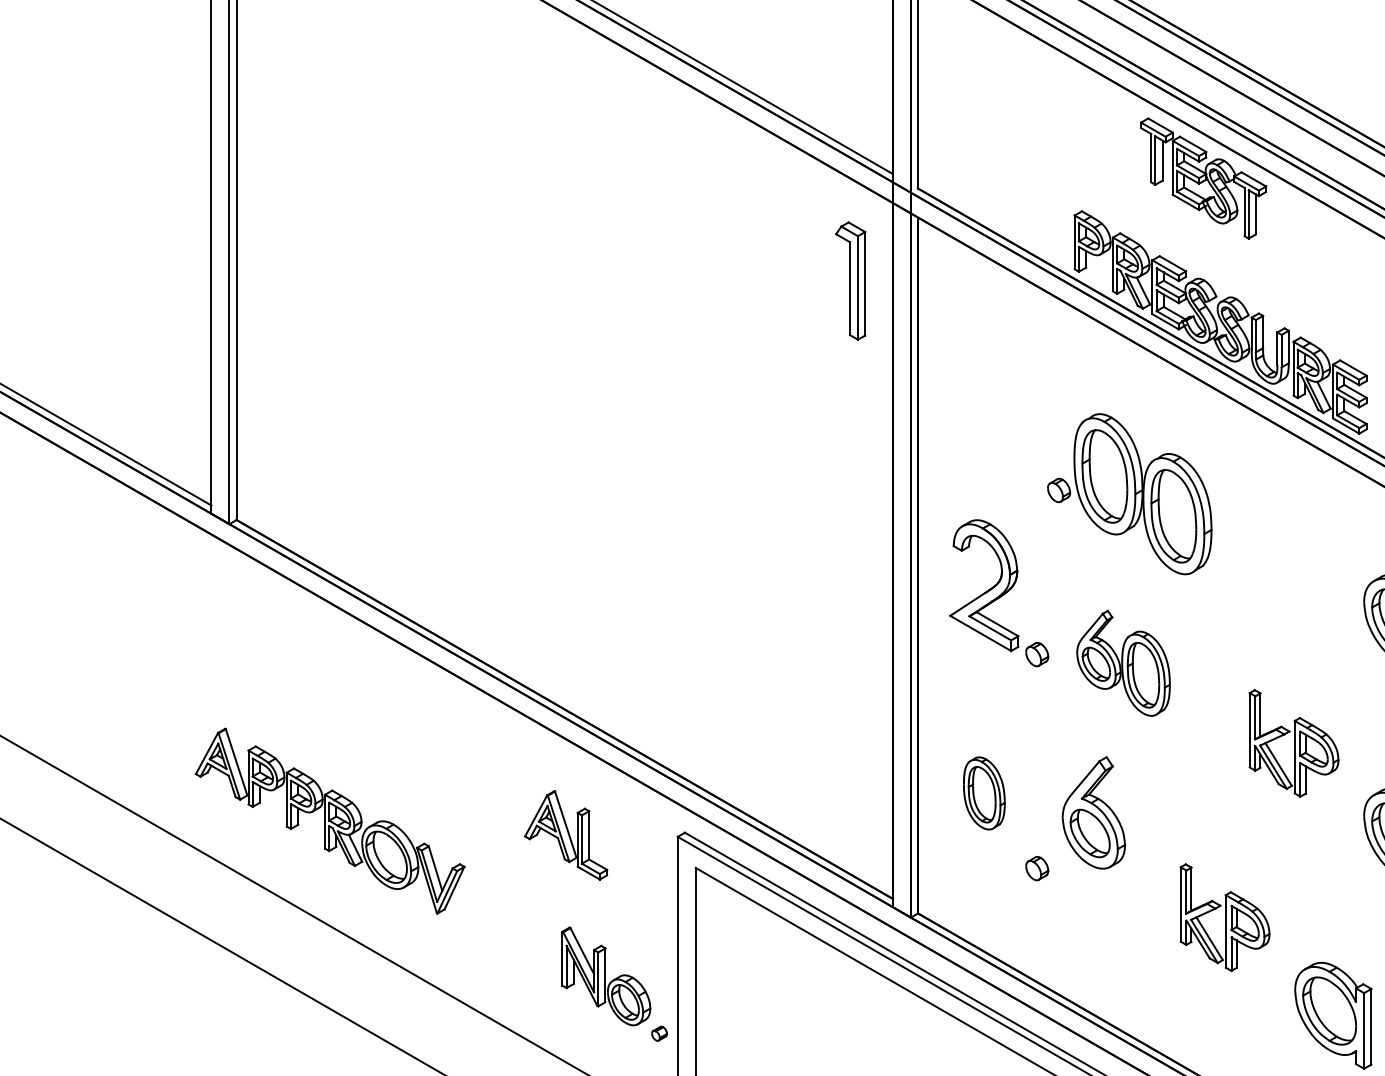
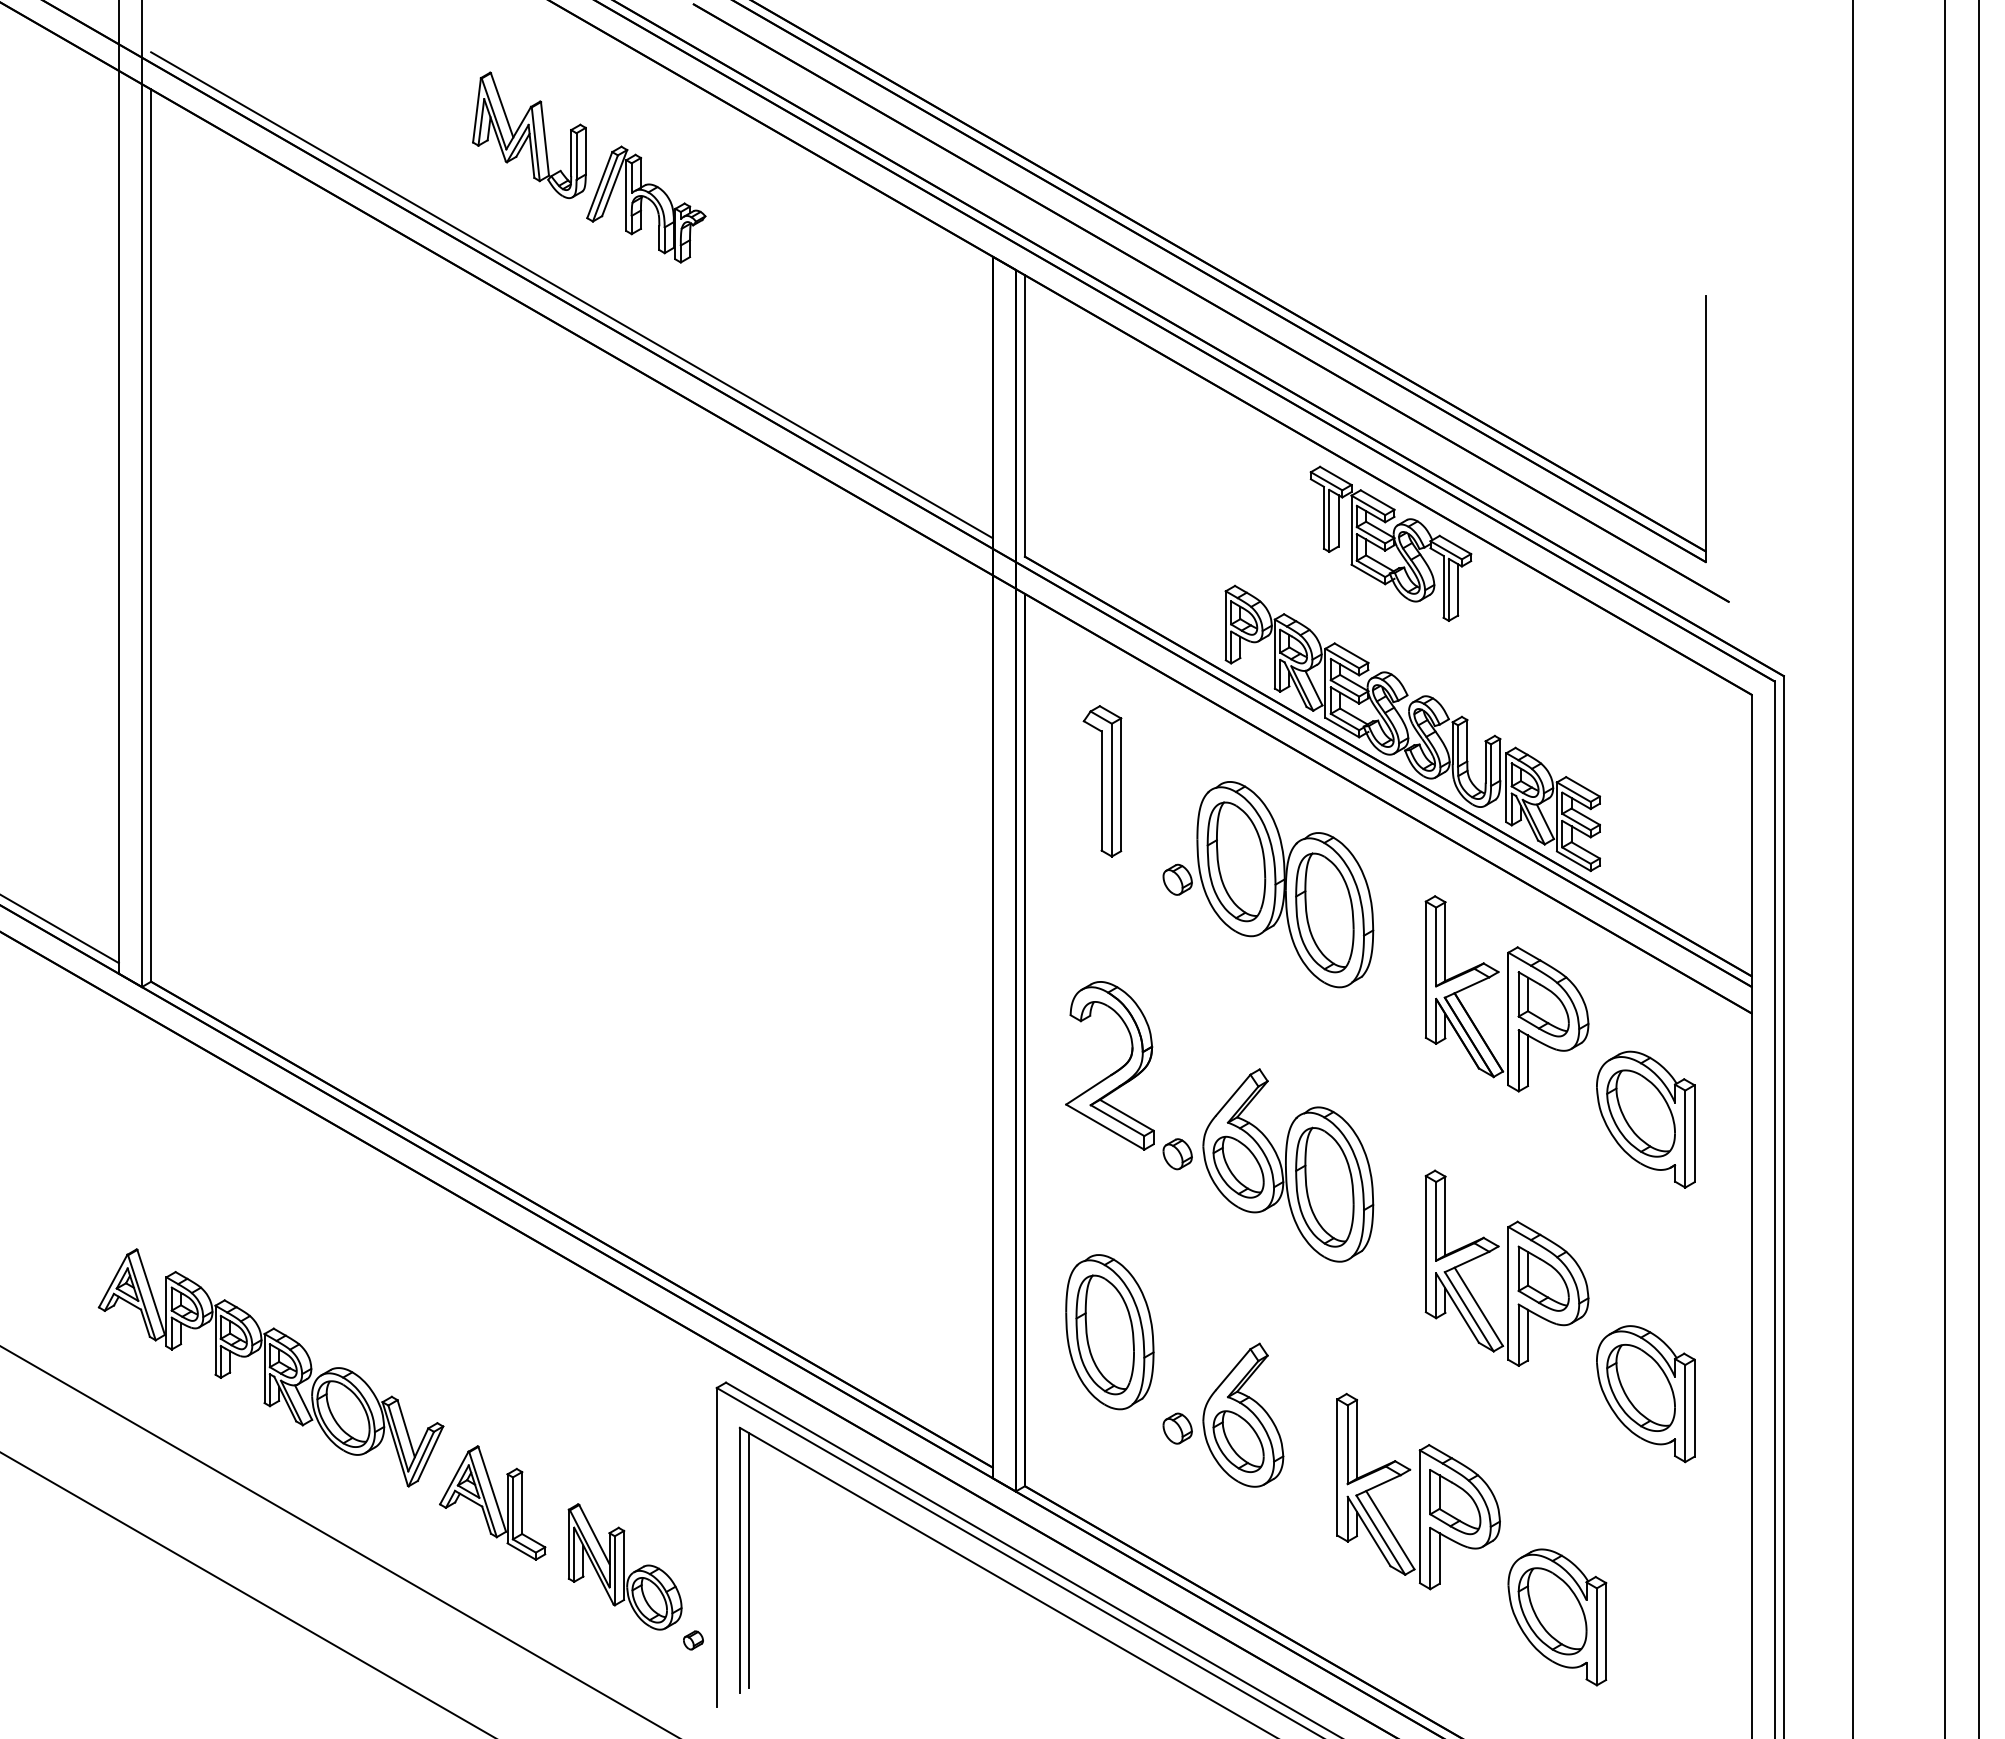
part: (850, 281) -> (1102, 781), moved
part: (1129, 494) -> (1268, 884), moved
part: (1293, 529) -> (1506, 993), added
part: (1123, 663) -> (1288, 1165), size x1.43
part: (1293, 742) -> (1506, 1267), size x1.43
part: (984, 793) -> (1109, 1332), size x1.67
part: (1094, 812) -> (1243, 1414), moved
part: (566, 834) -> (492, 1502), moved
part: (1225, 917) -> (1418, 1491), size x1.43
line: (703, 971) -> (749, 1560), added

